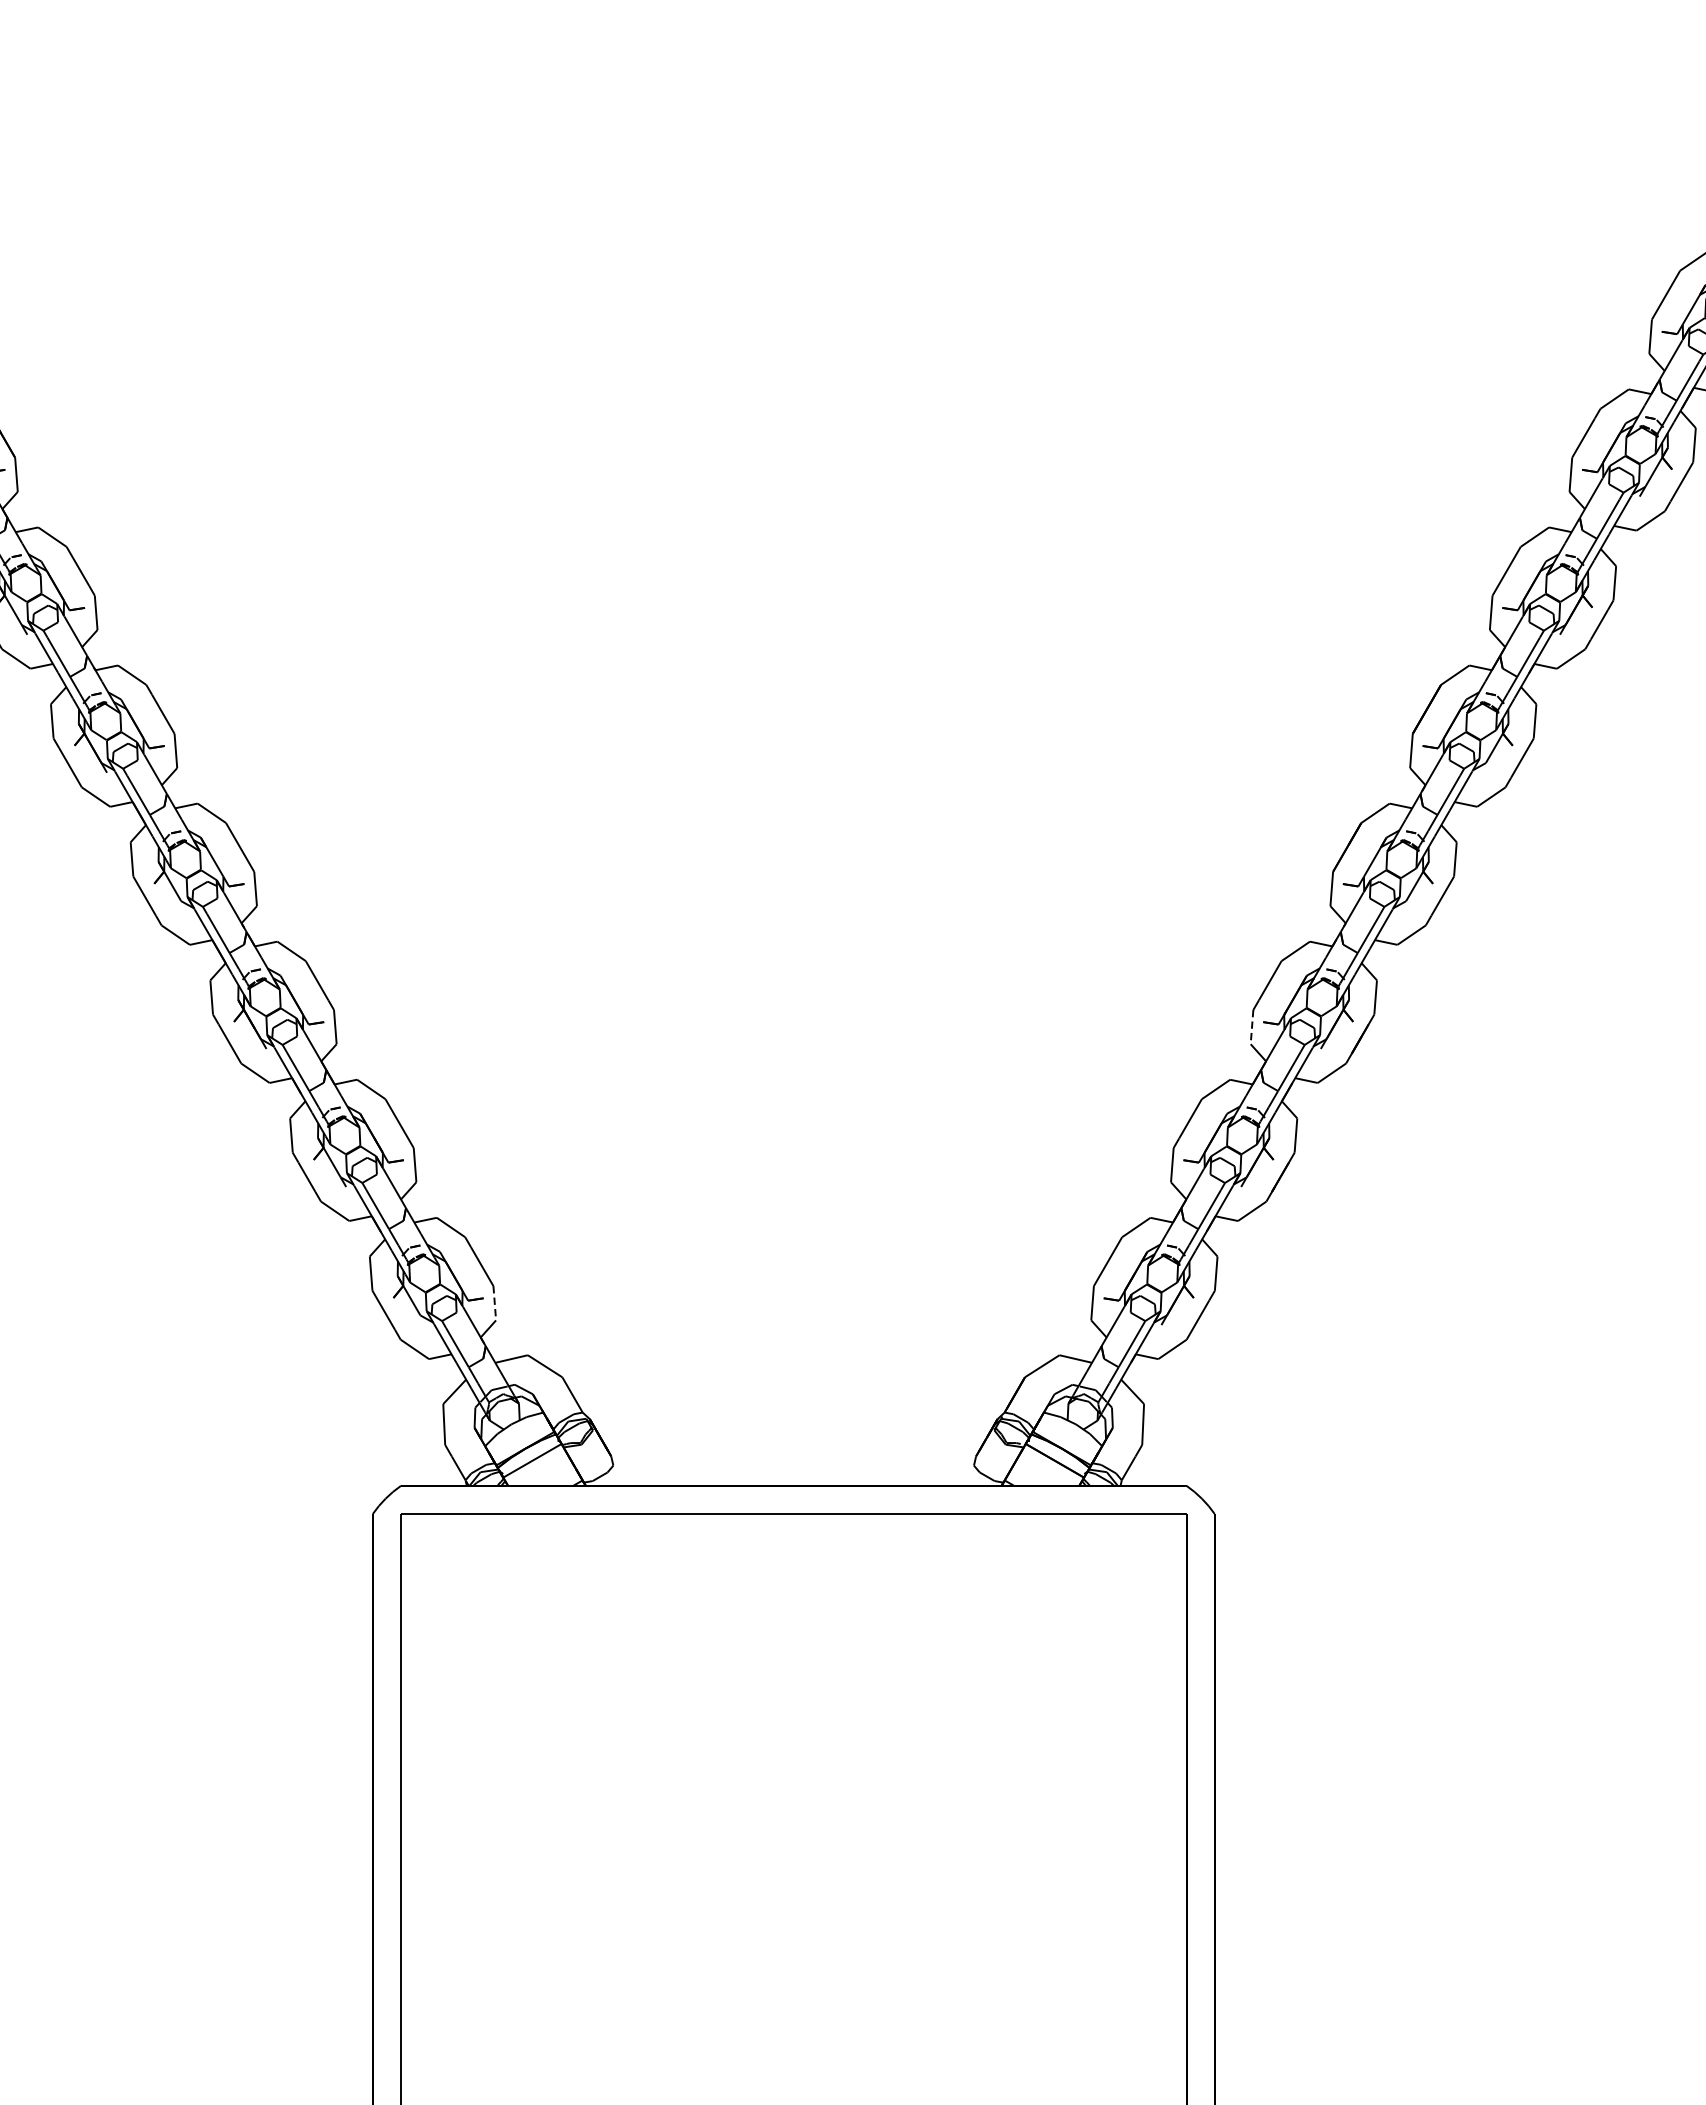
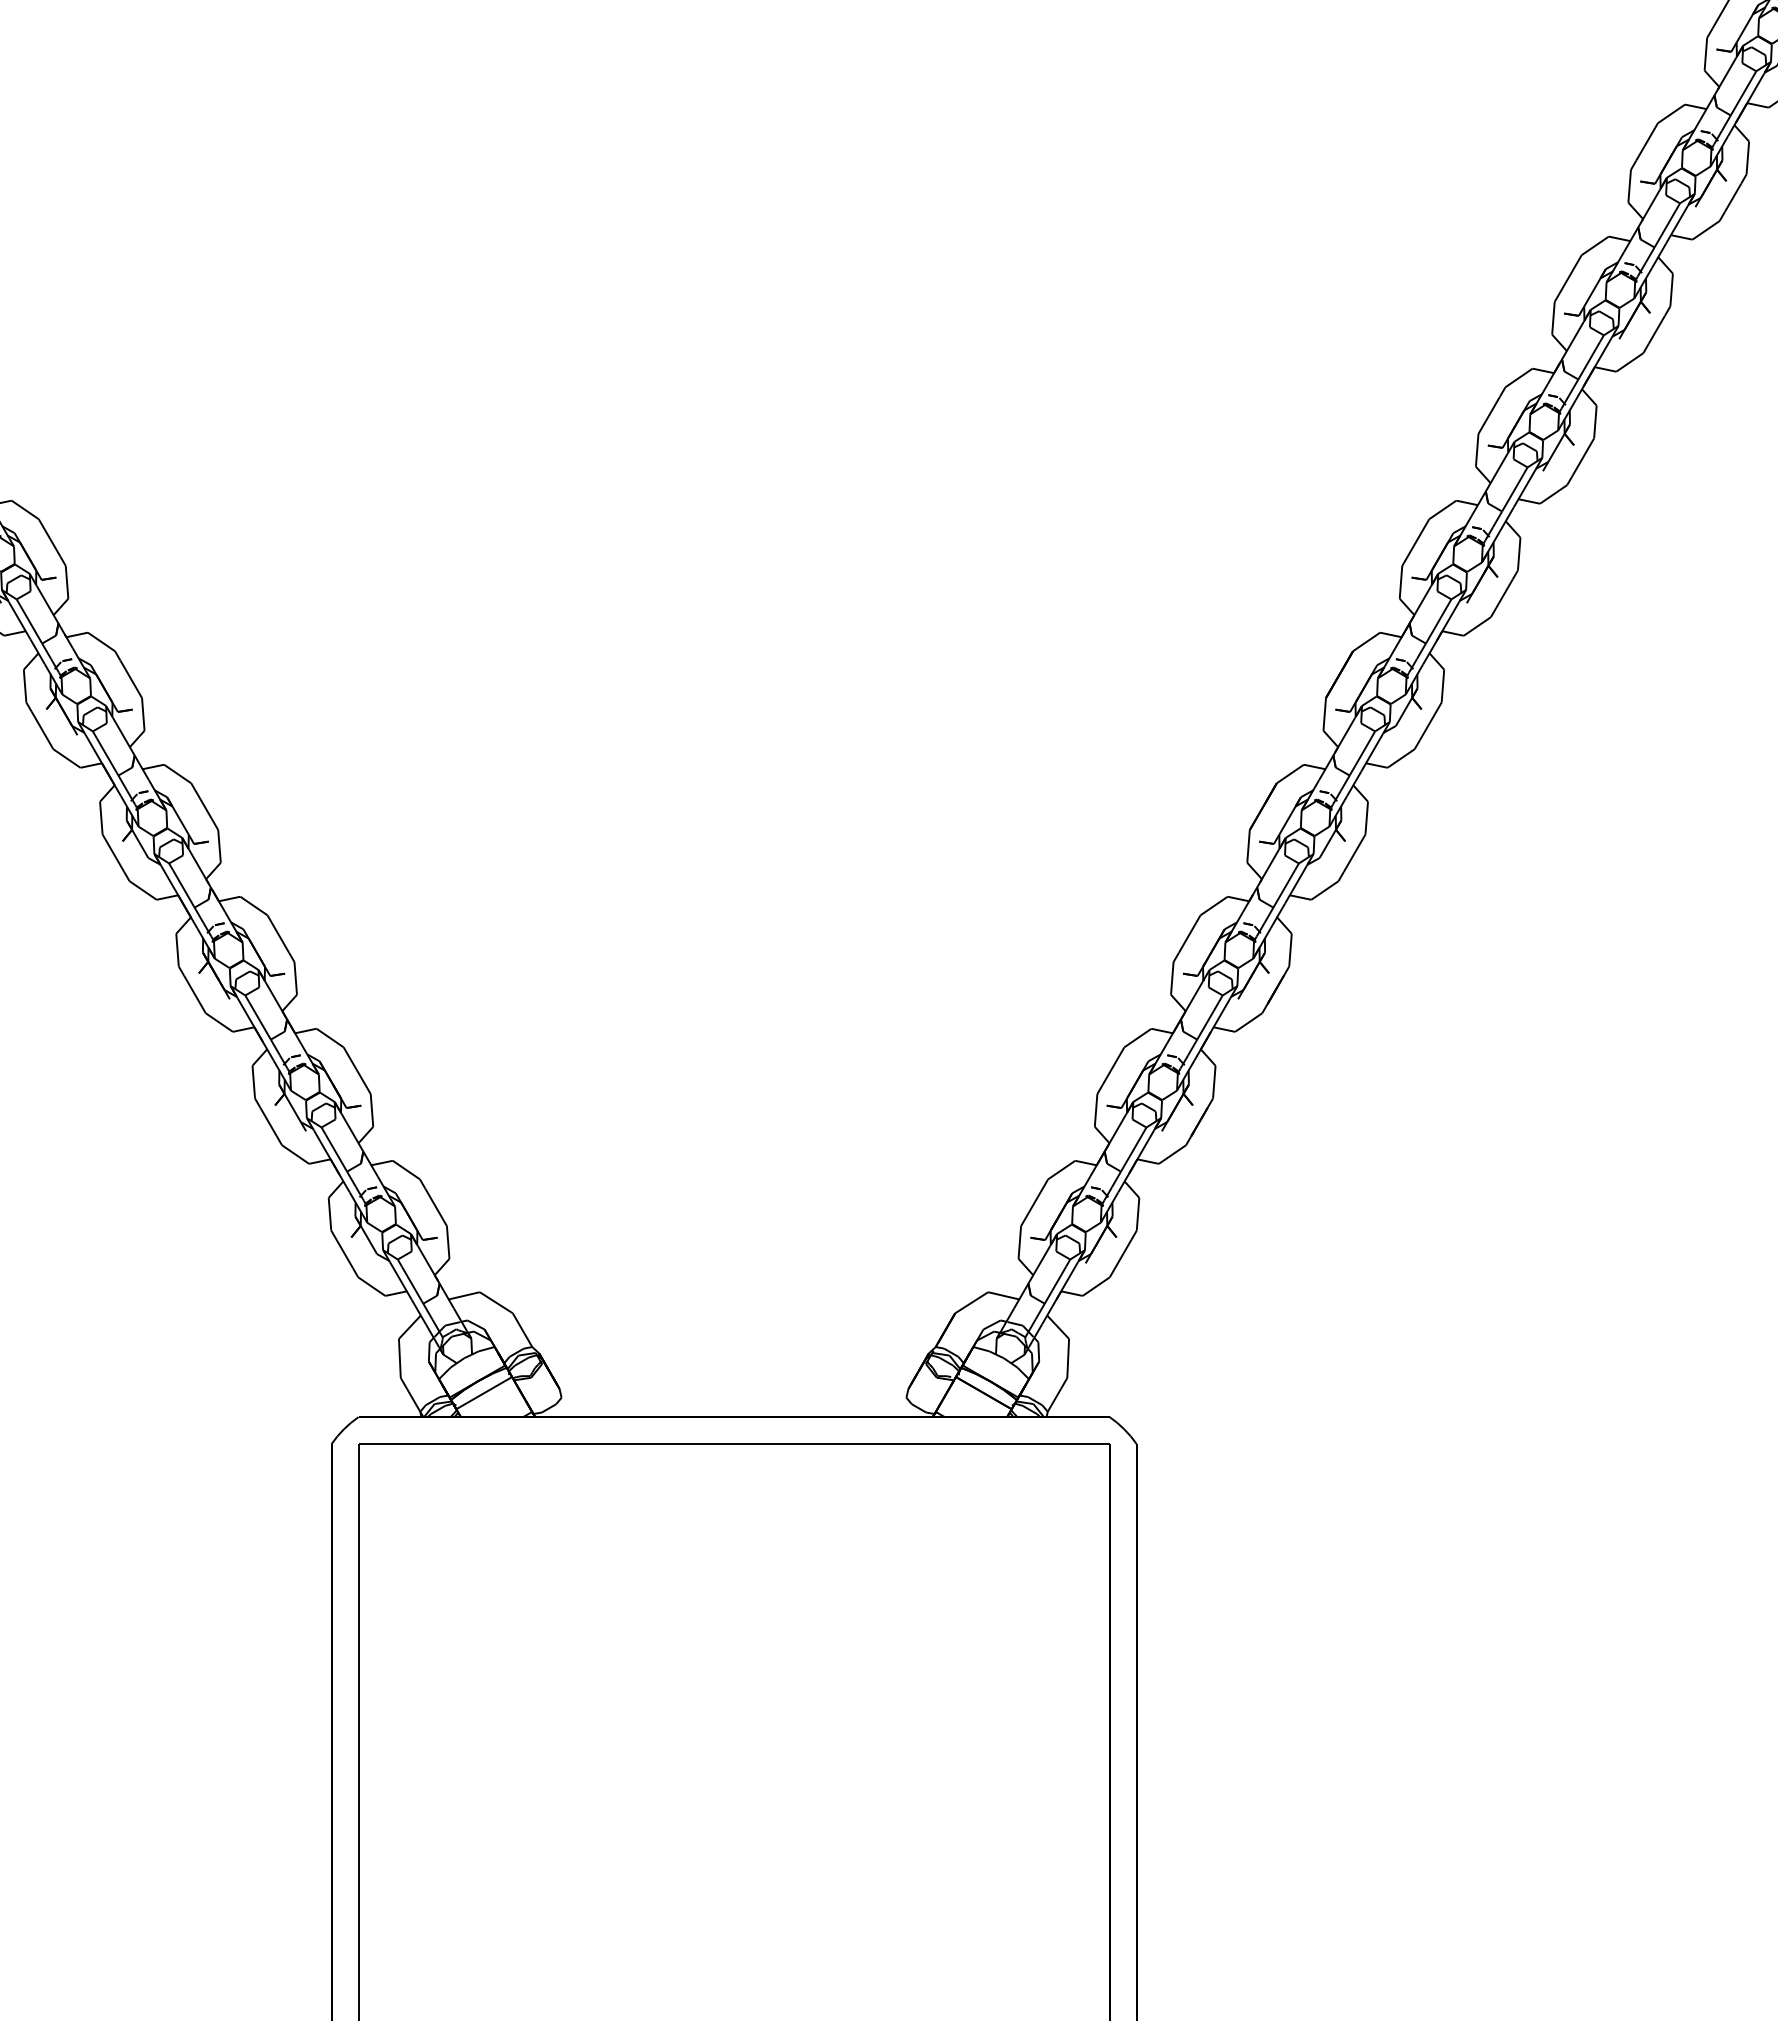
line: (1252, 1027) -> (1172, 978), dashed -> solid
line: (495, 1304) -> (448, 1243), dashed -> solid

